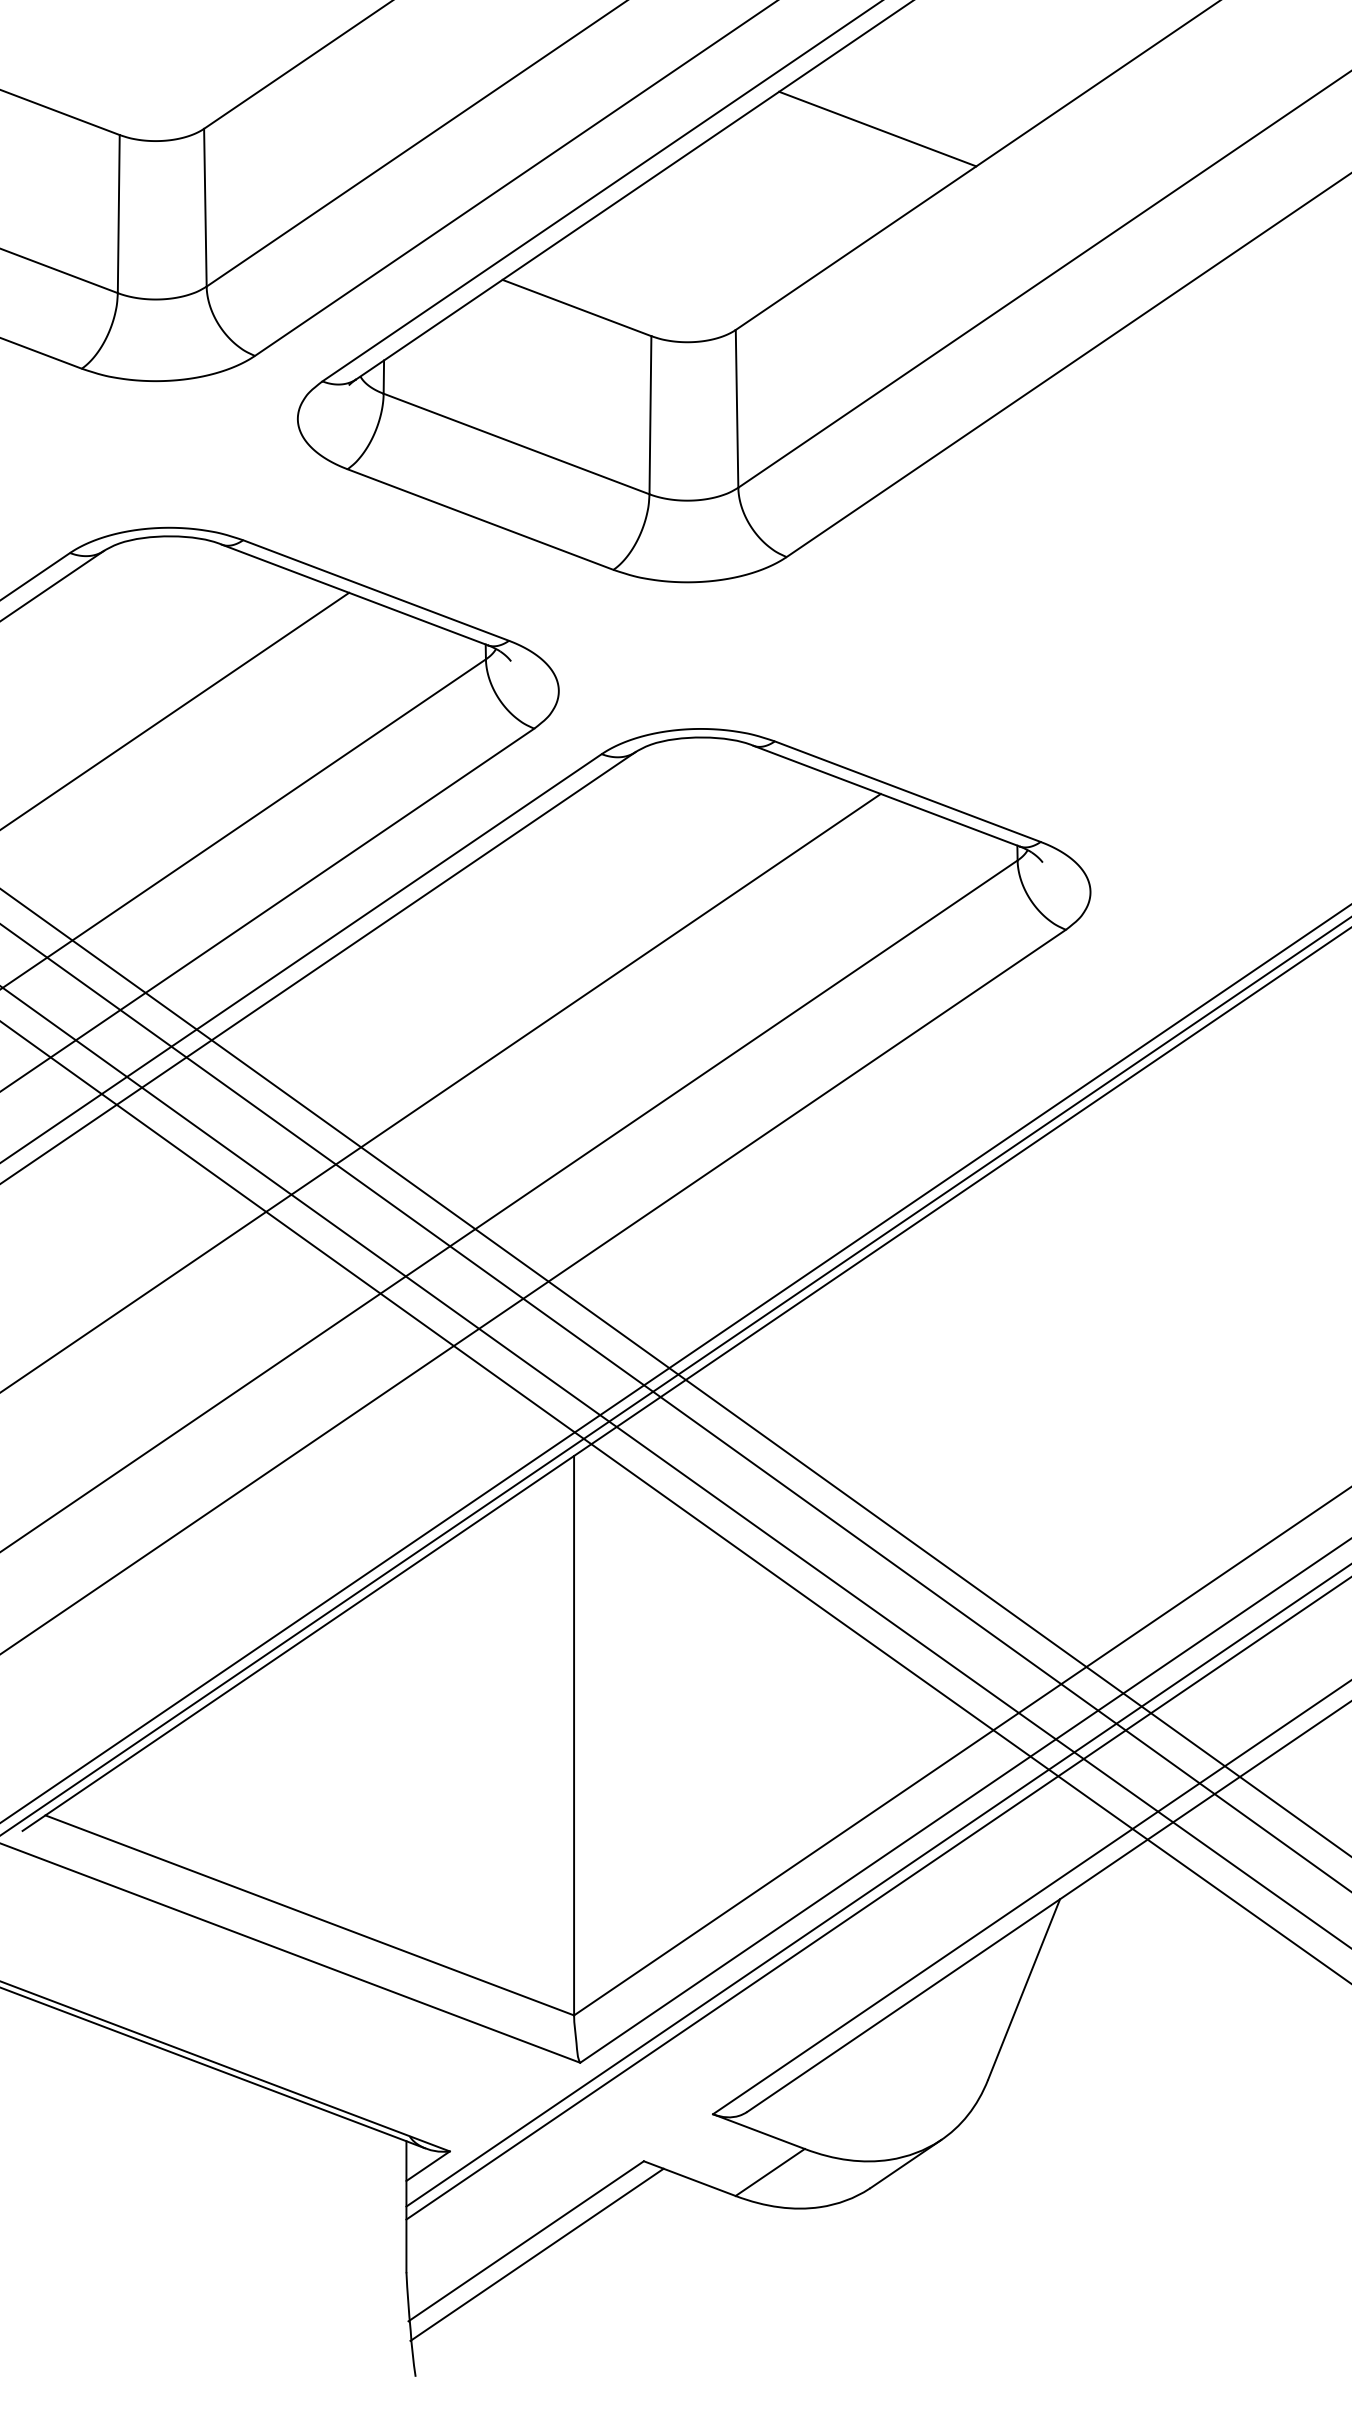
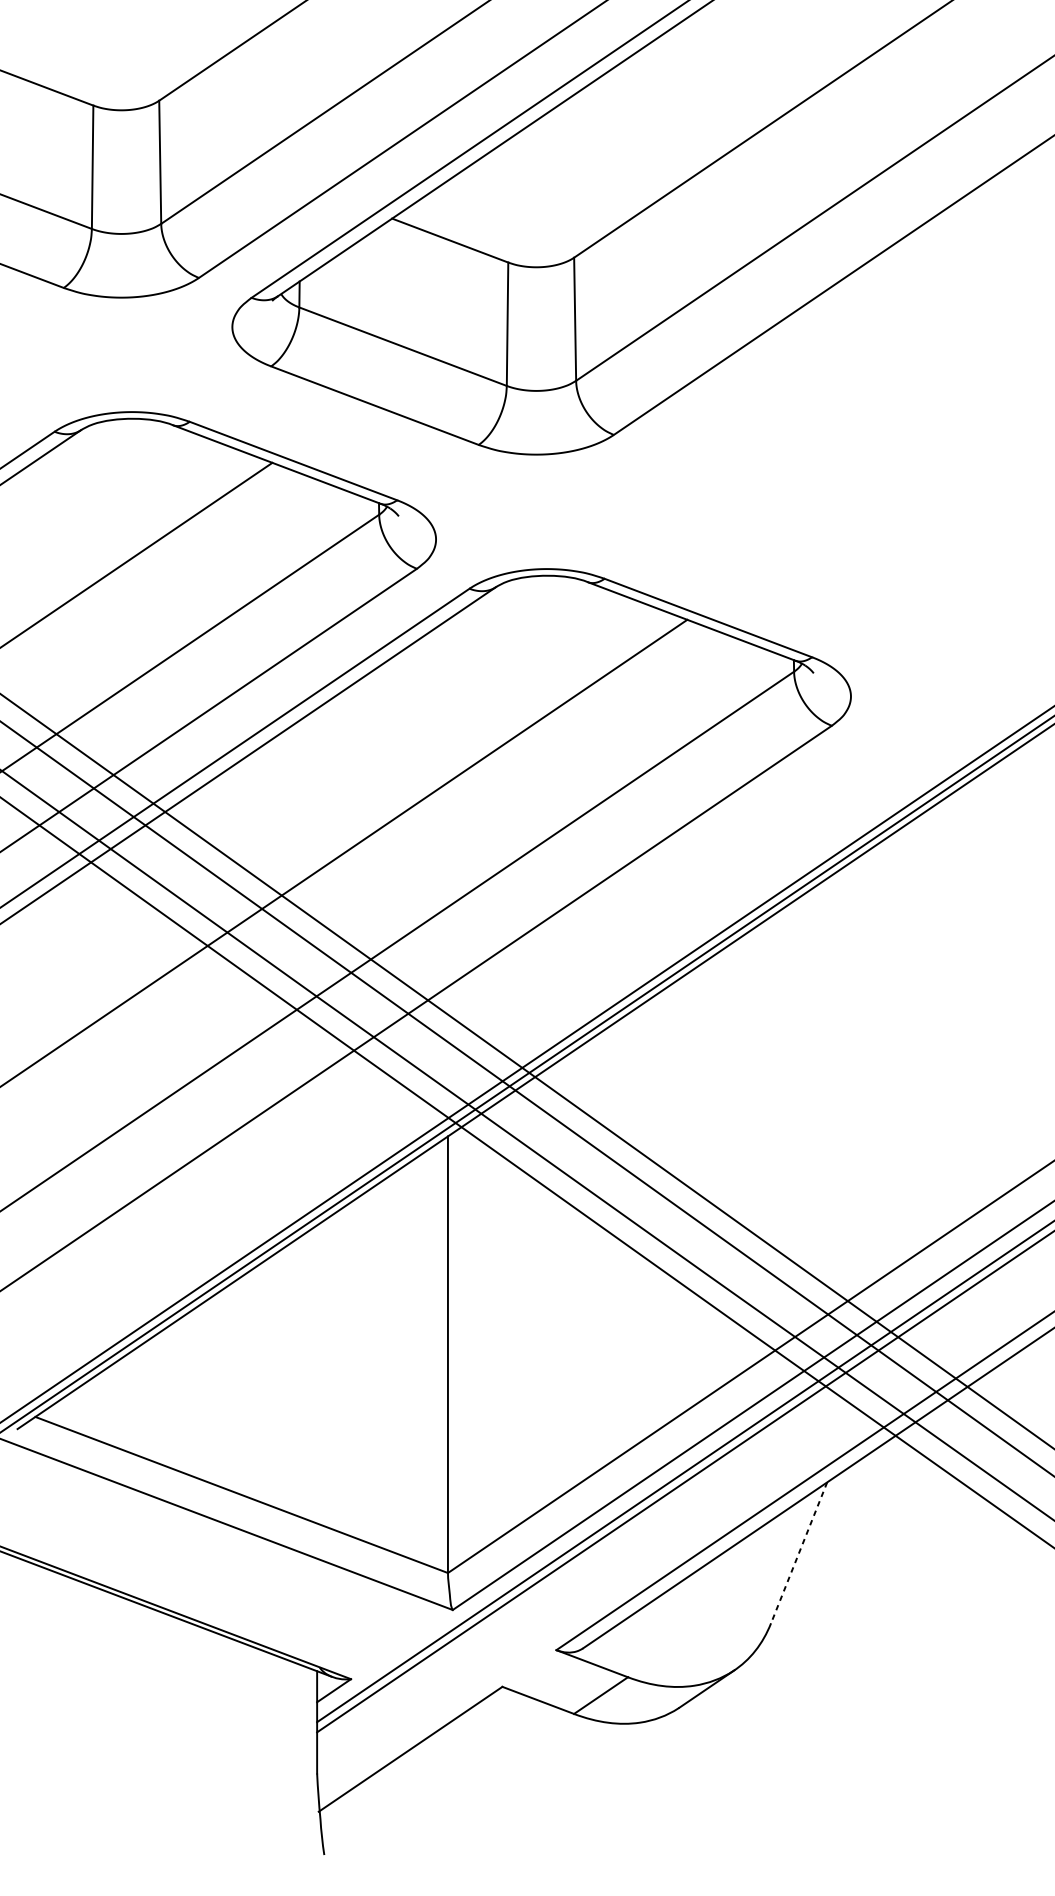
line: (877, 128) -> (684, 100), removed
line: (1023, 1989) -> (798, 1552), solid -> dashed
line: (536, 2254) -> (418, 1759), removed

